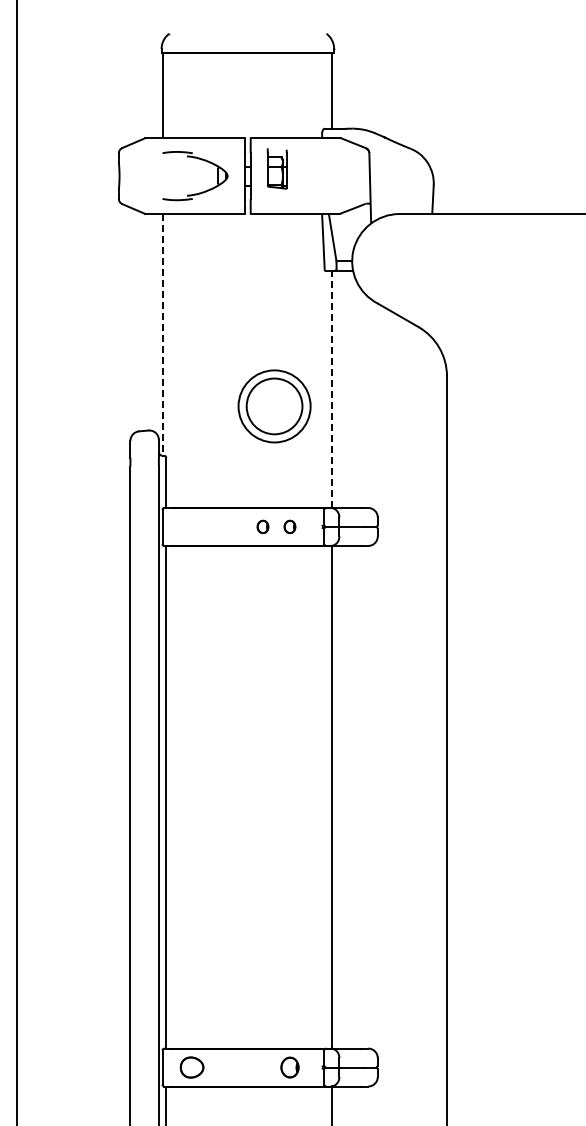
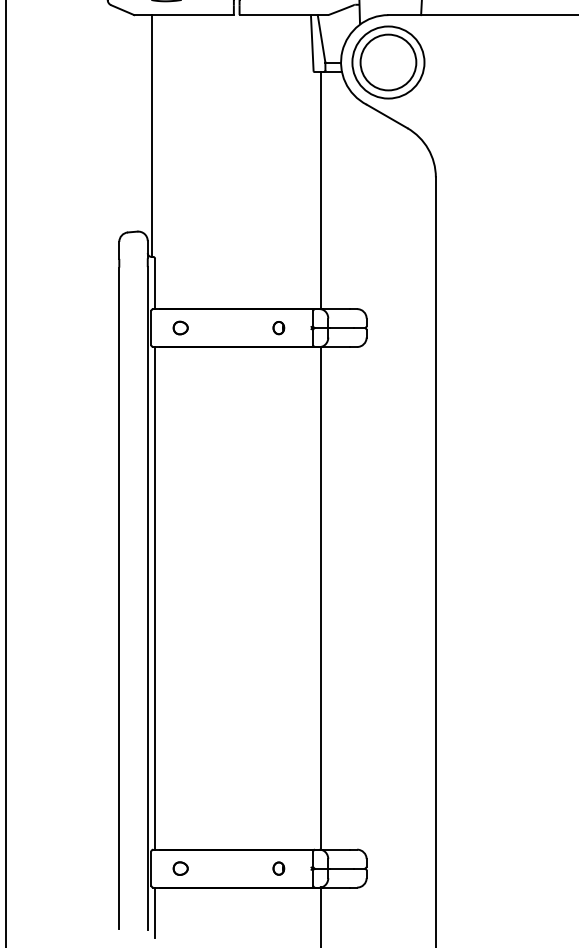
line: (163, 334) -> (152, 135), dashed -> solid
line: (332, 389) -> (321, 190), dashed -> solid
part: (274, 406) -> (388, 62), moved
part: (191, 526) -> (180, 327), added
part: (262, 526) -> (251, 327), removed
part: (191, 1067) -> (180, 868), size x0.62
part: (289, 1067) -> (278, 868), size x0.62

